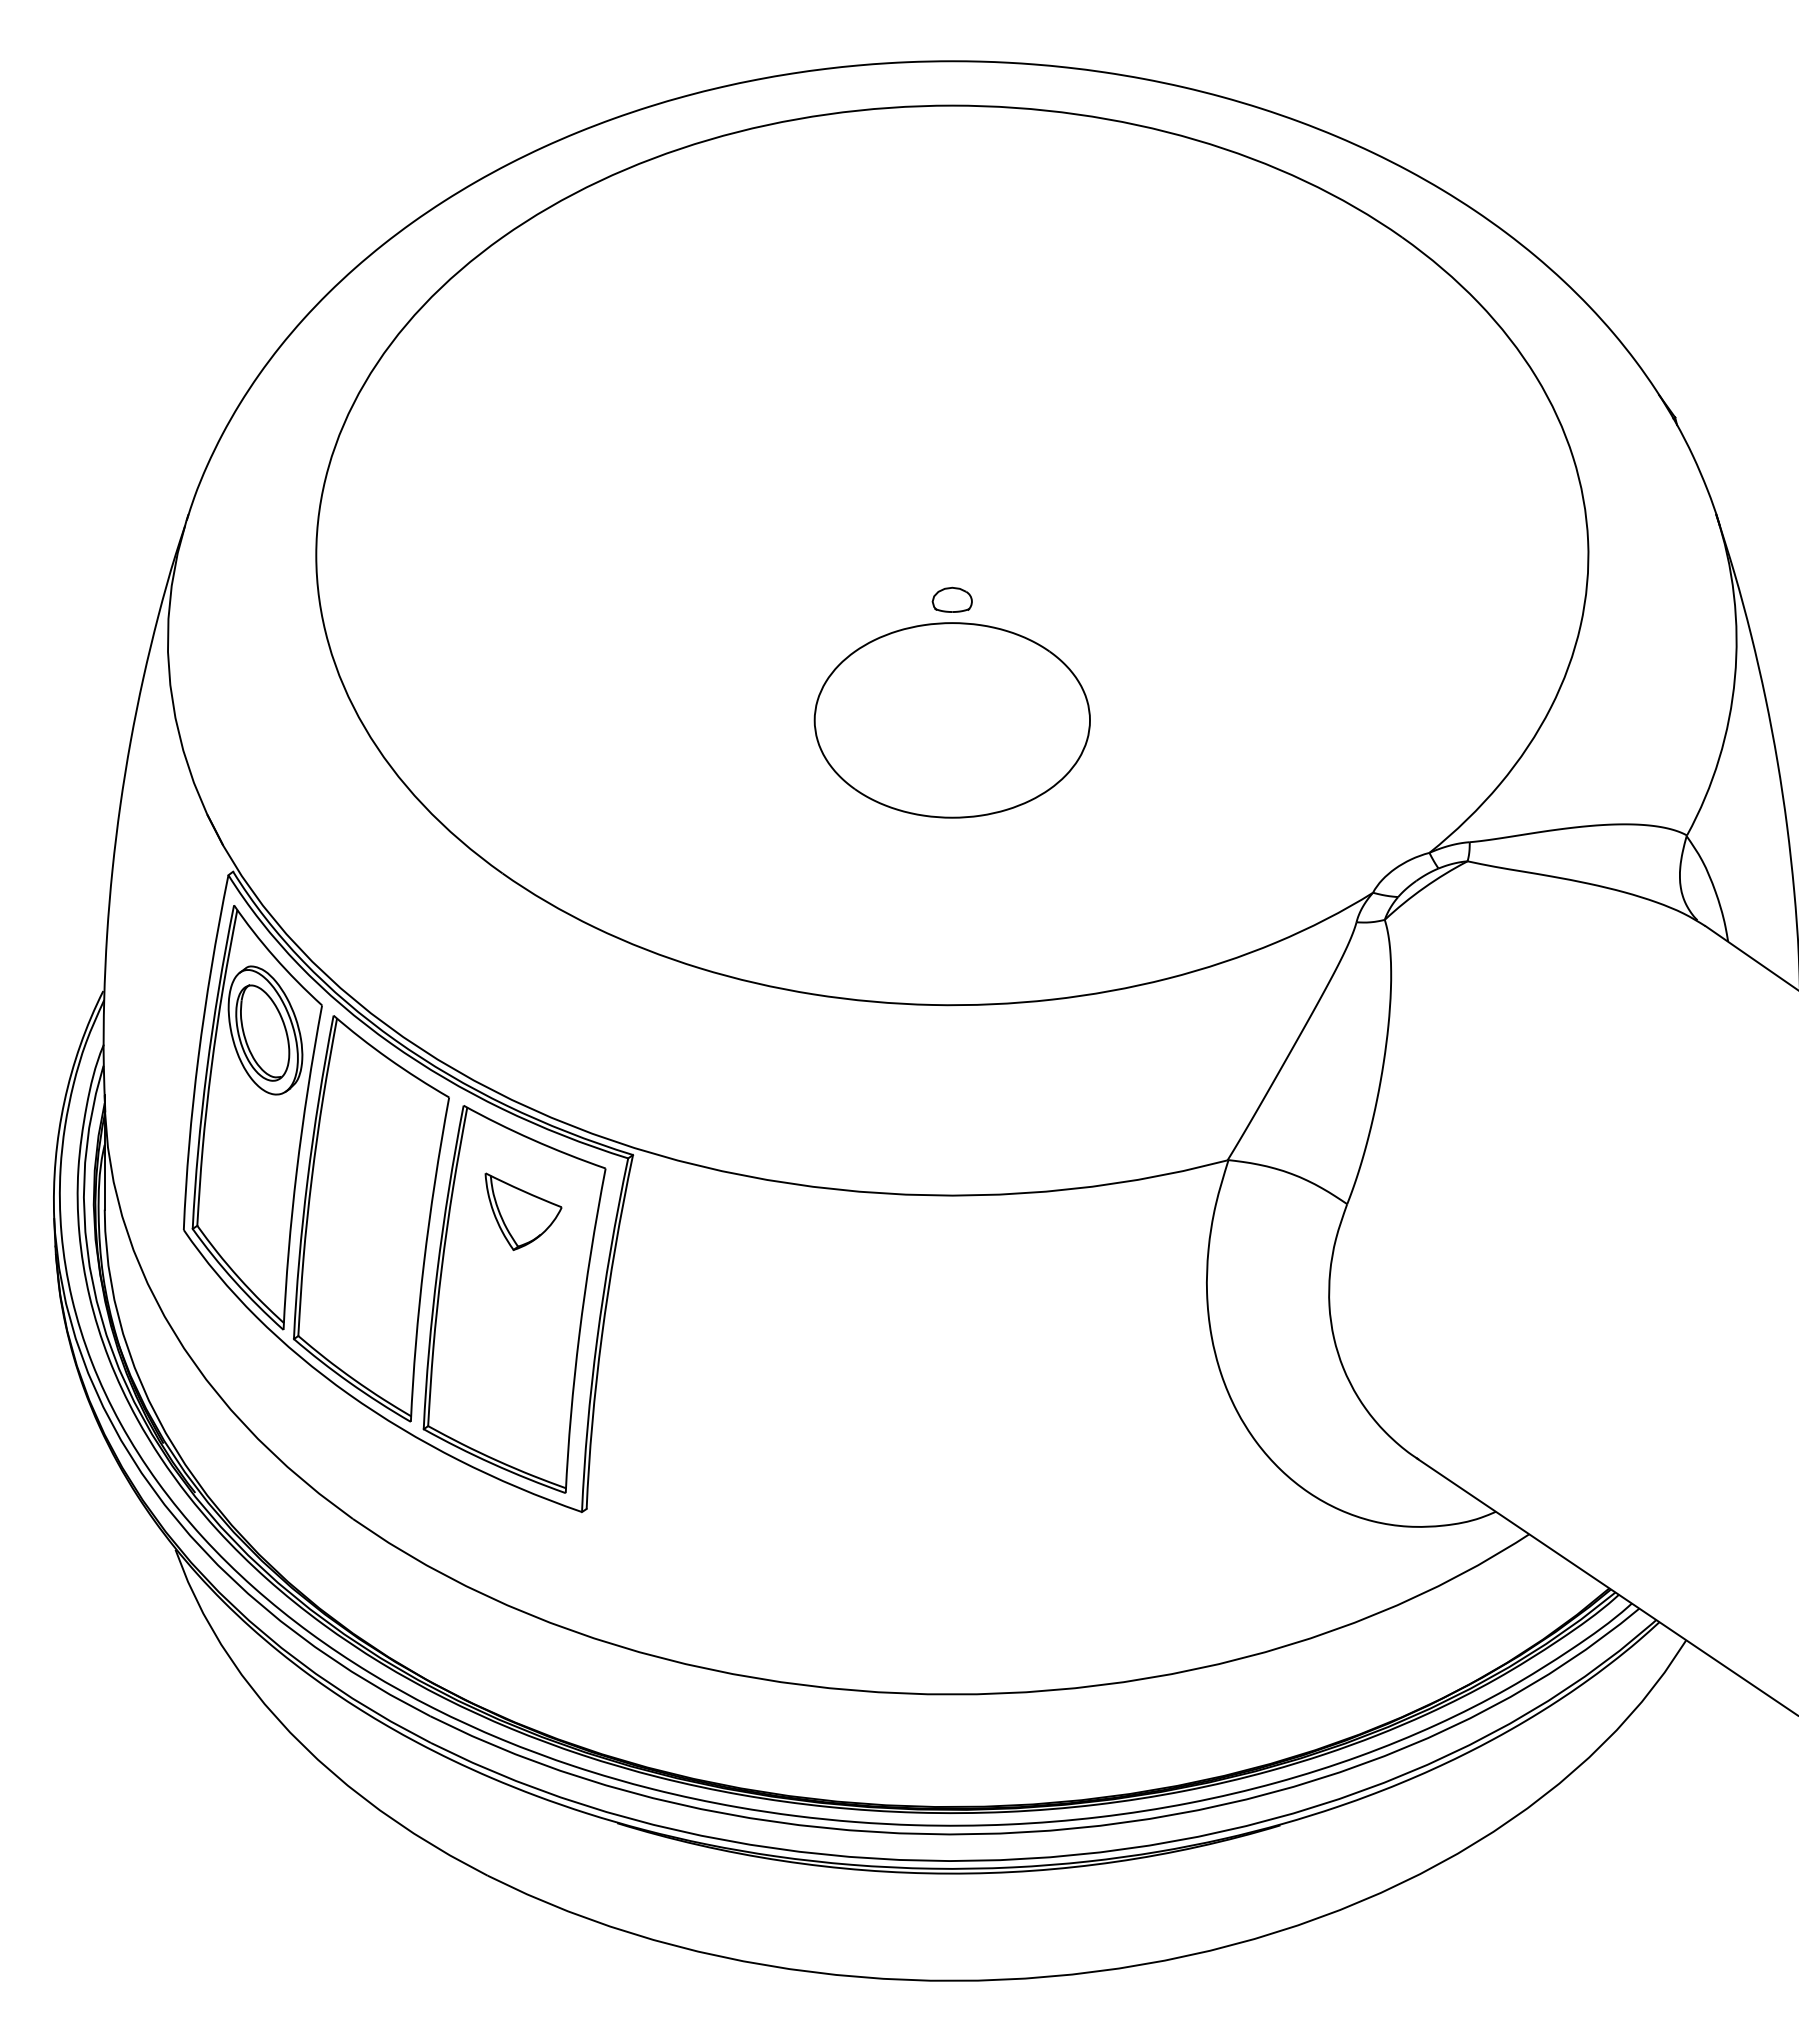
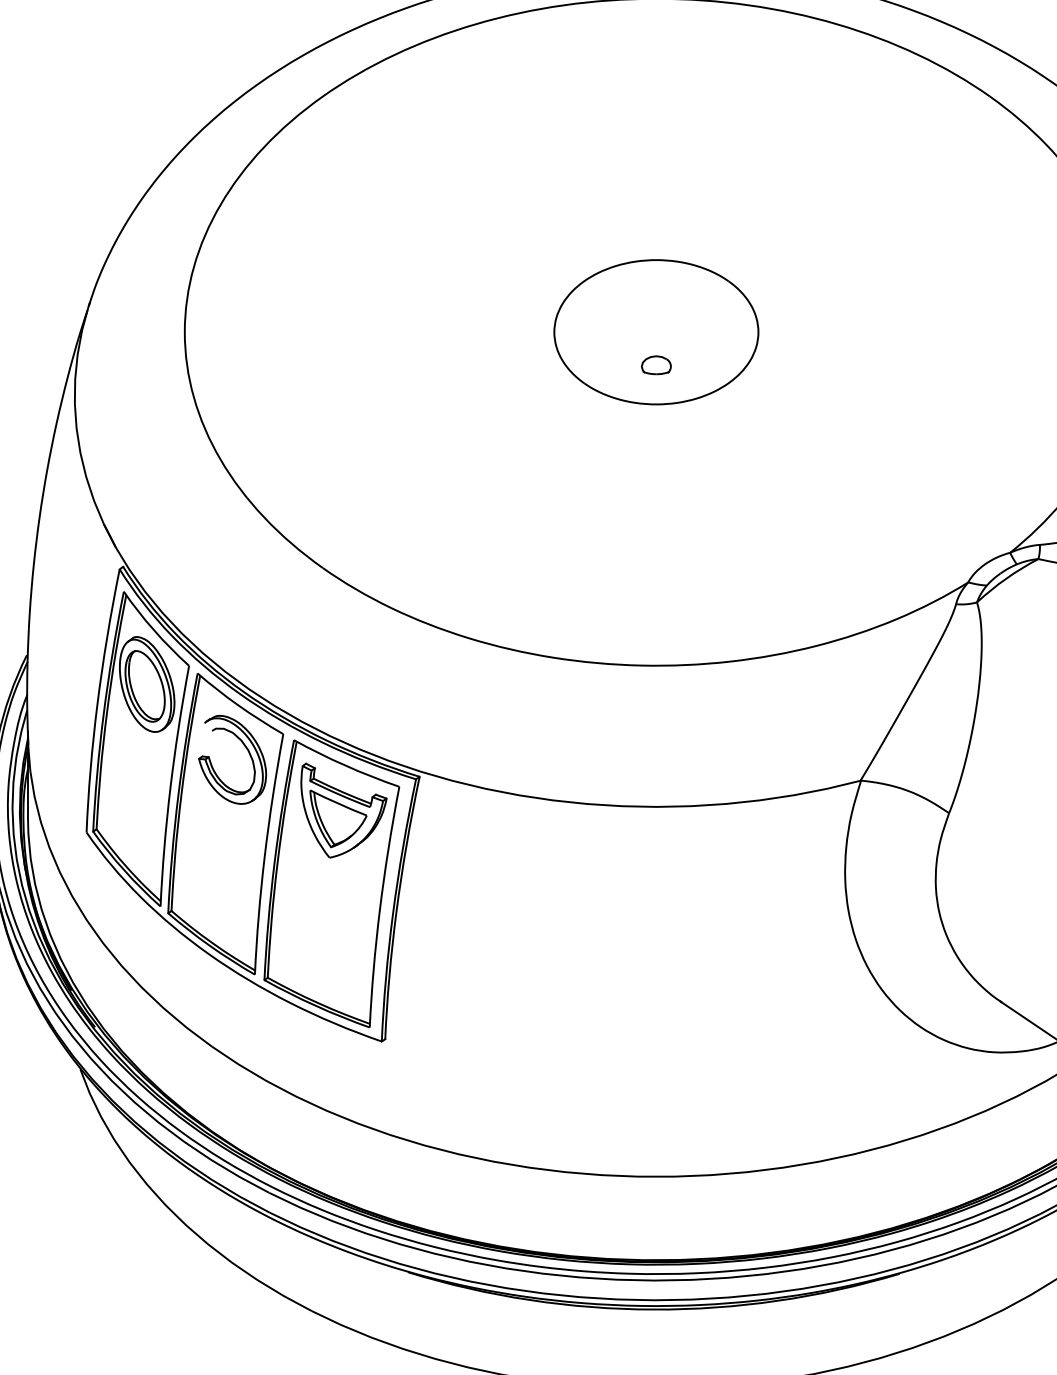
part: (951, 720) -> (655, 332), moved
part: (401, 1121) -> (247, 751), added
part: (530, 1200) -> (343, 810), added

